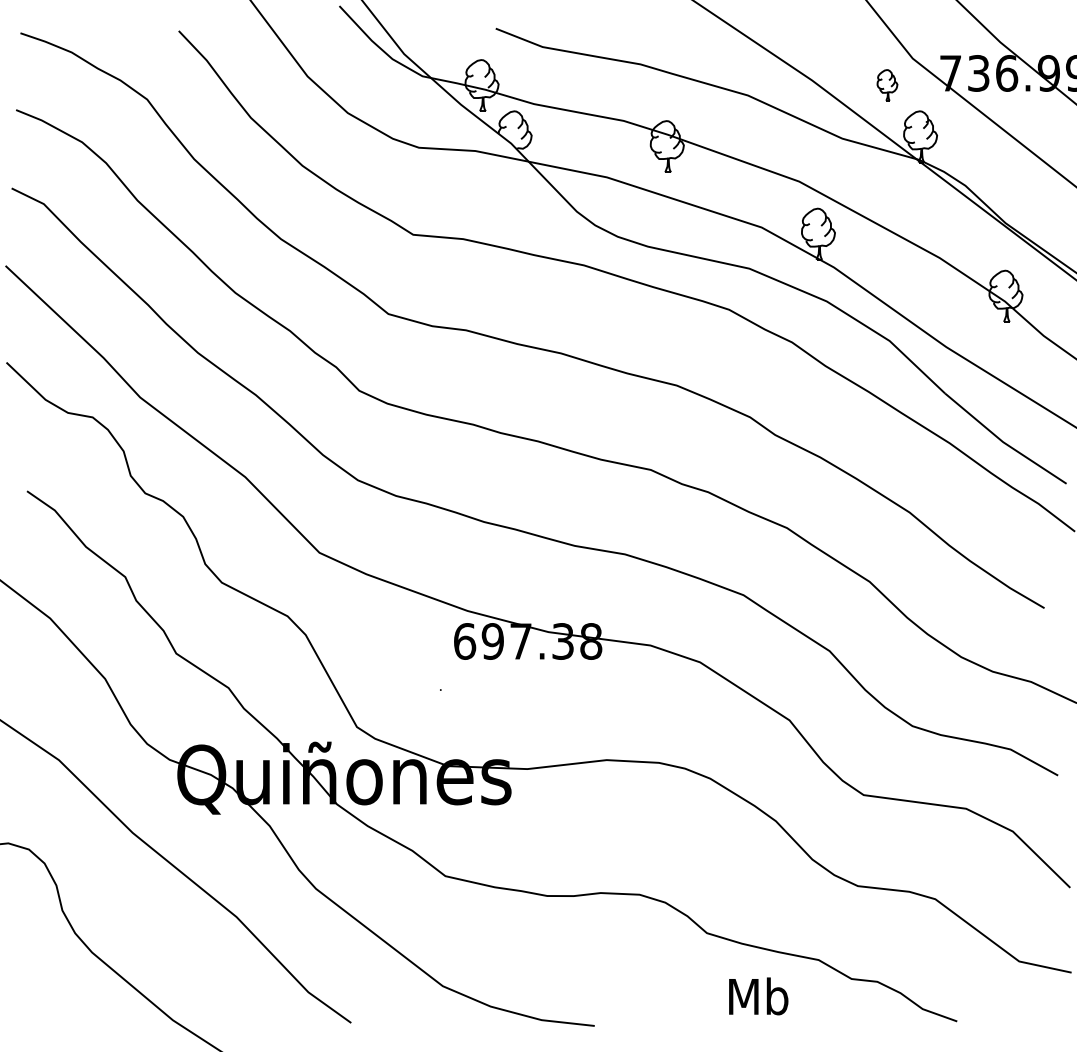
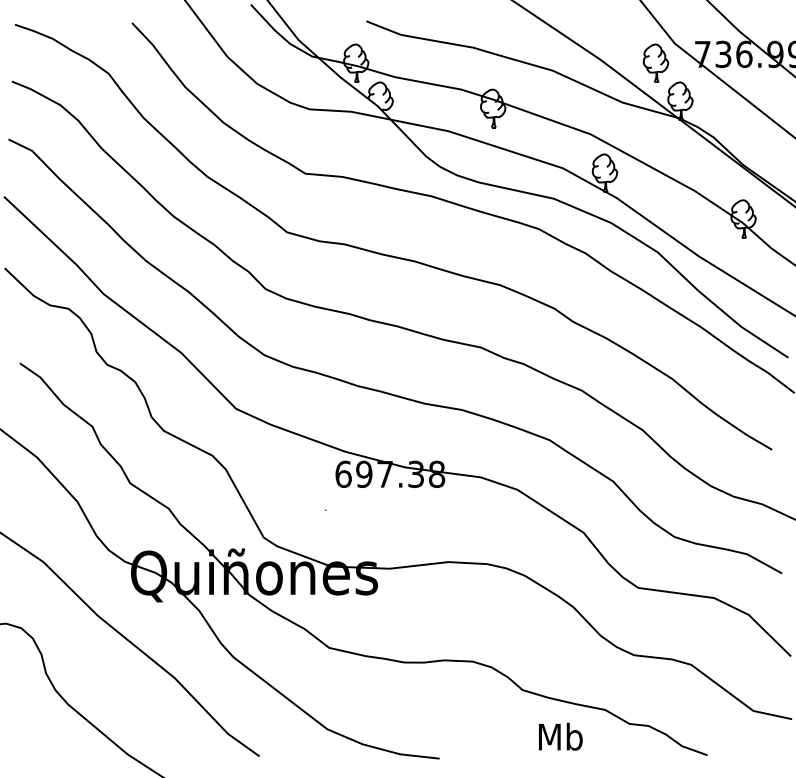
part: (886, 84) -> (655, 62), size x1.67

